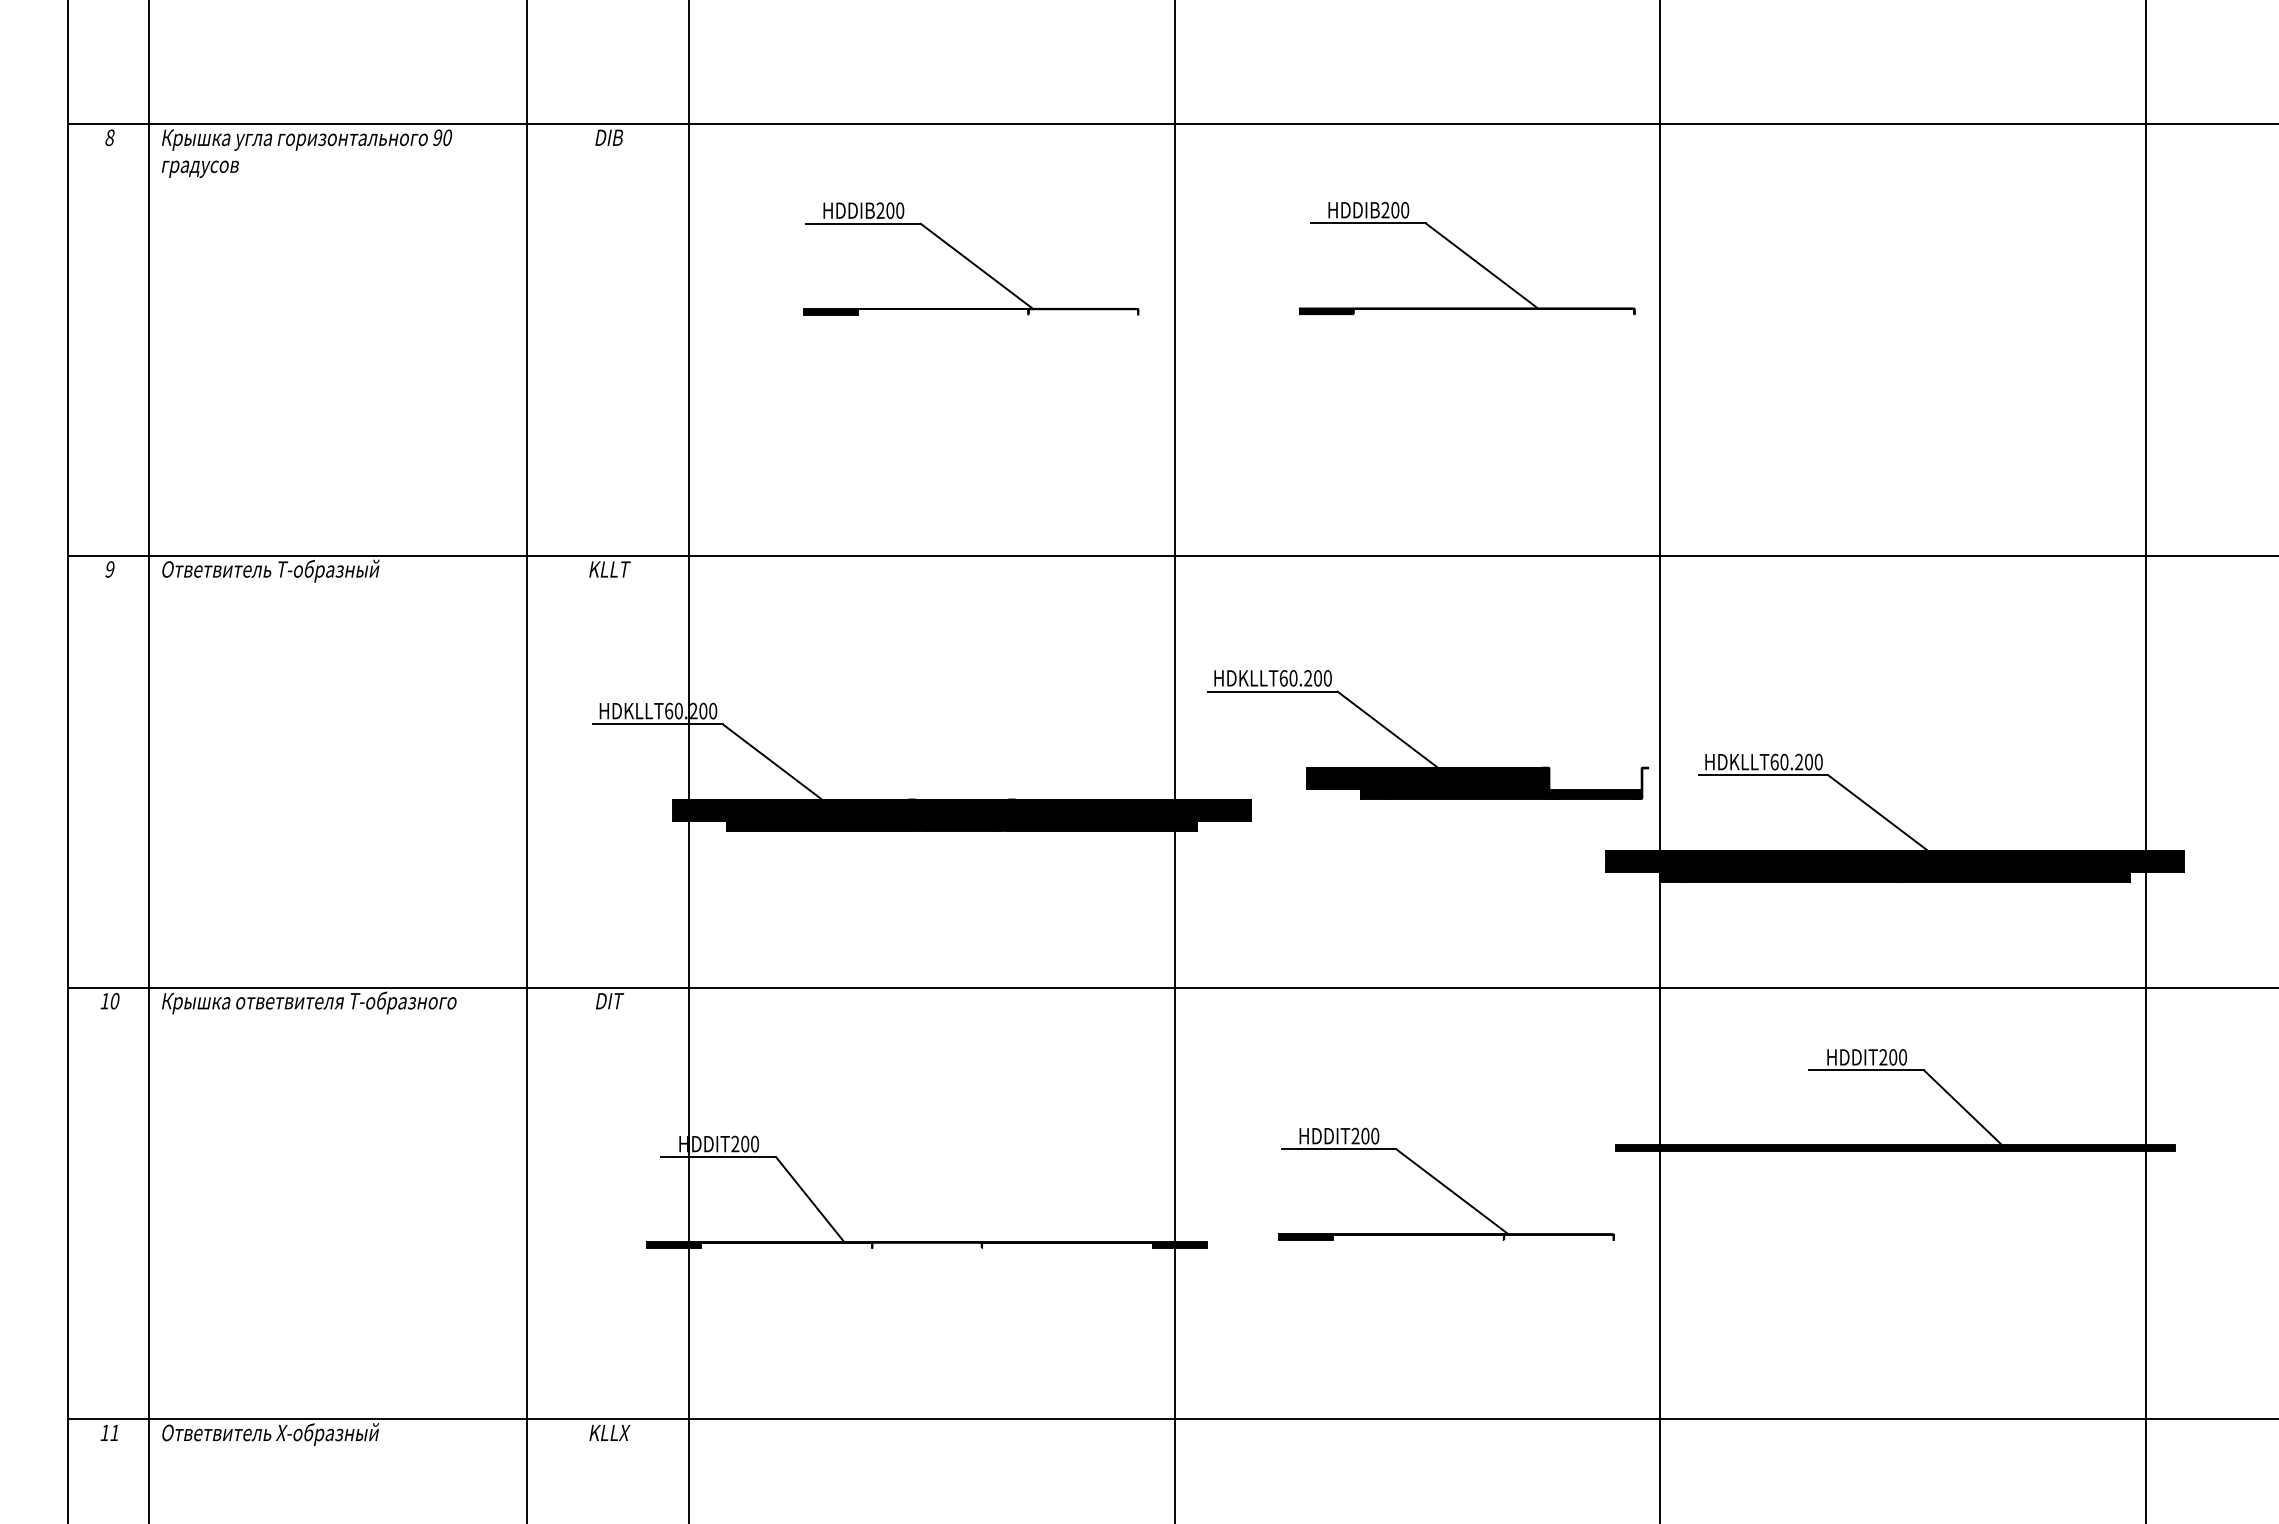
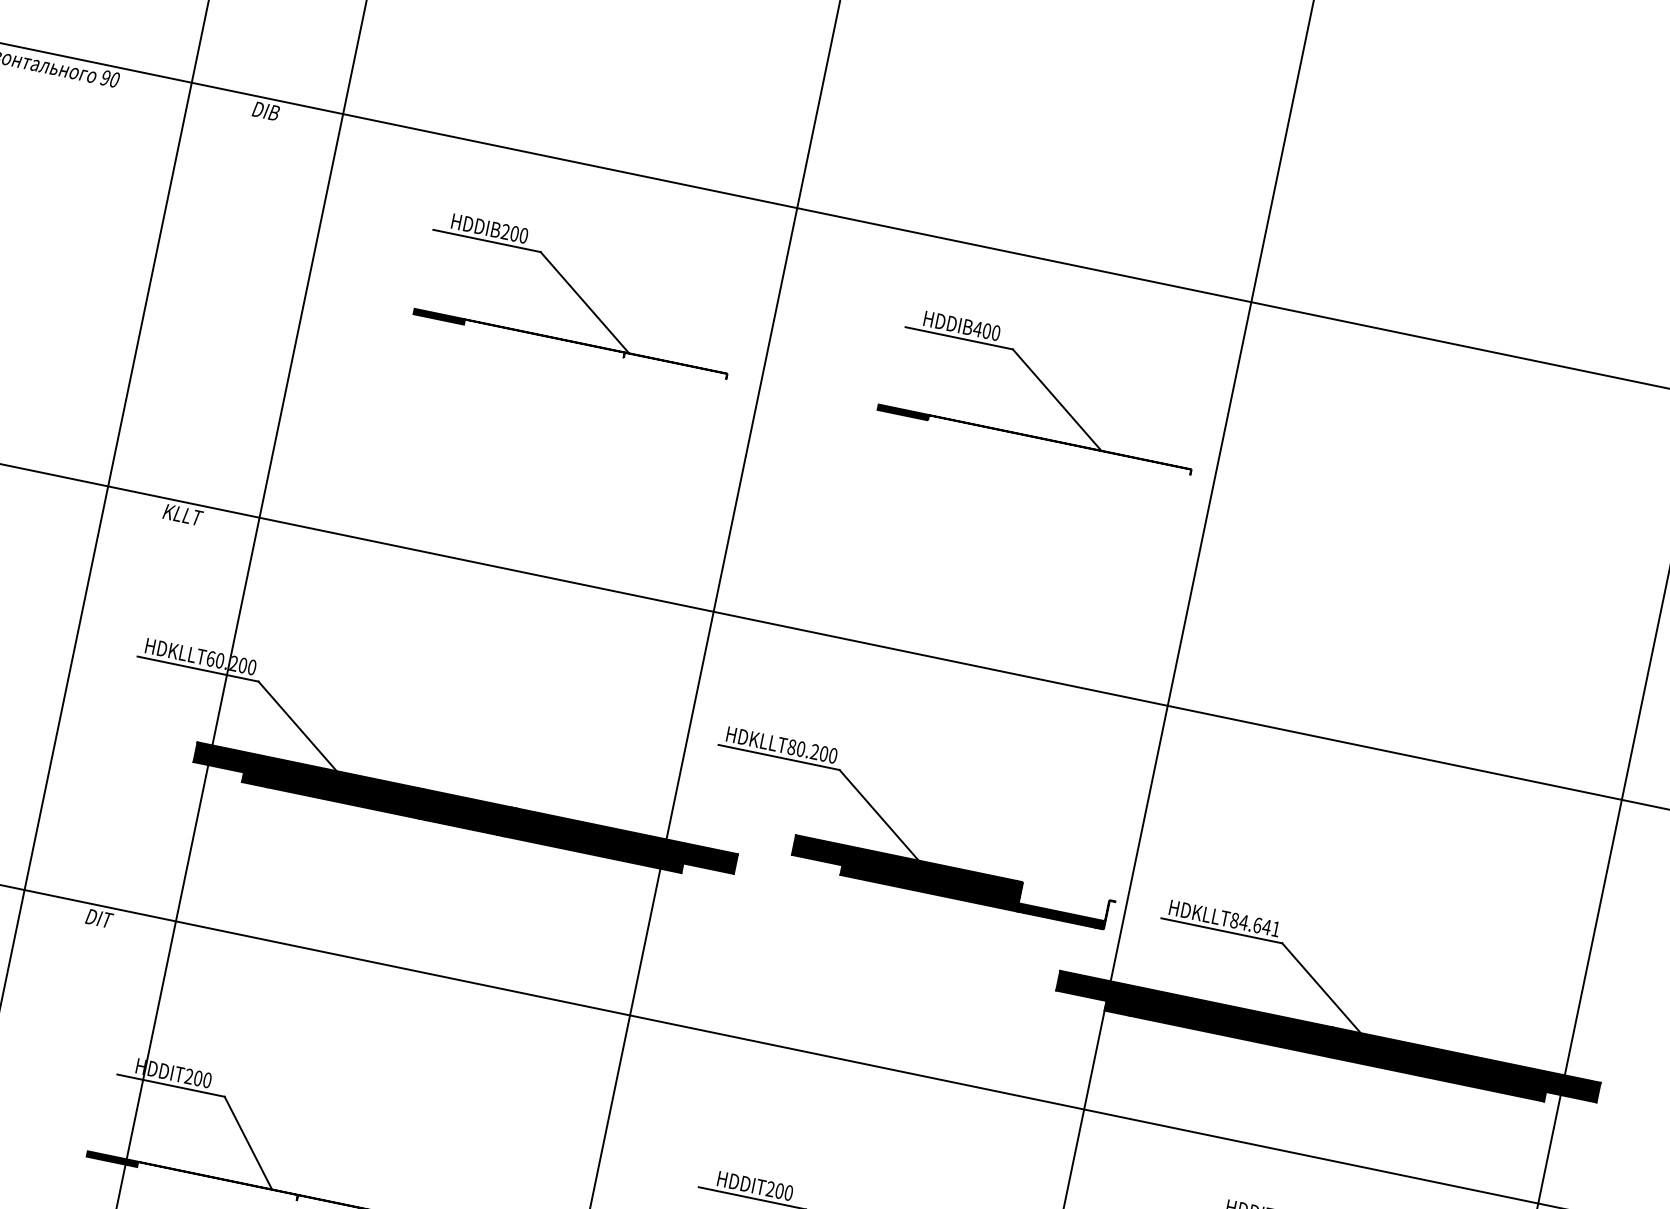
text: (1385, 209) -> (977, 328), HDDIB200 -> HDDIB400
text: (1283, 678) -> (791, 747), HDKLLT60.200 -> HDKLLT80.200
text: (1796, 761) -> (1255, 924), HDKLLT60.200 -> HDKLLT84.641

